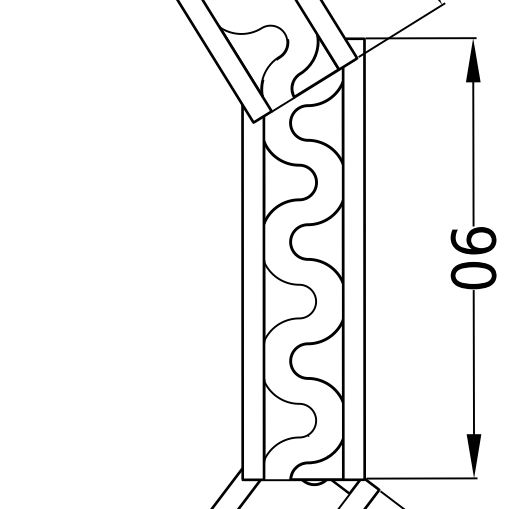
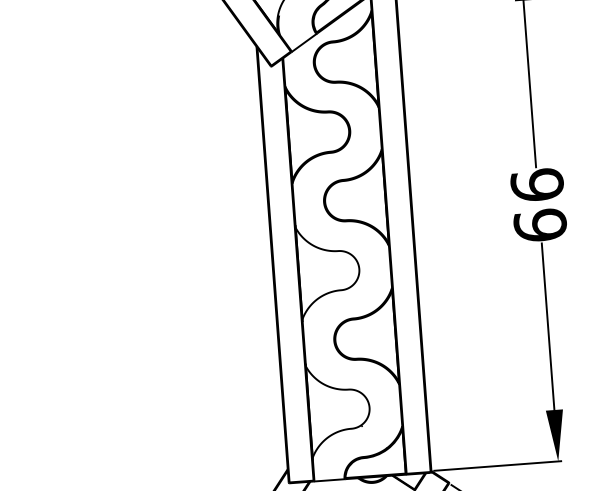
text: (473, 275) -> (540, 225), 90 -> 99

